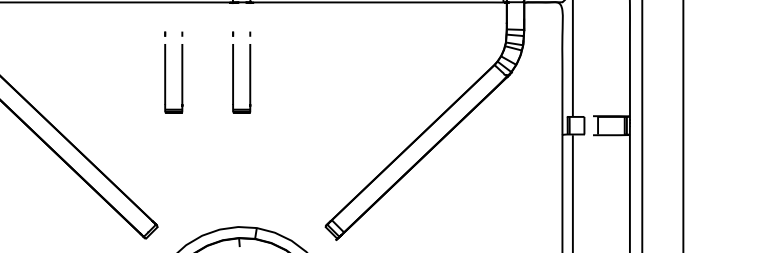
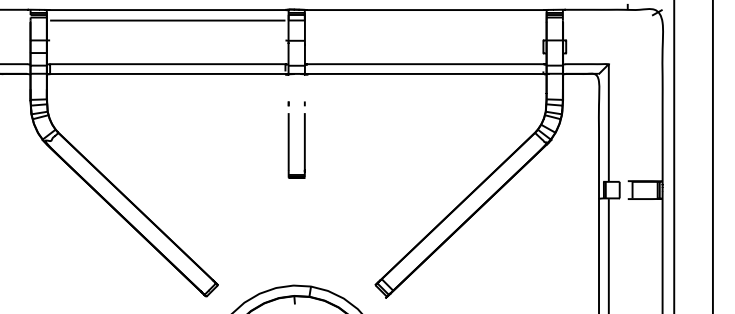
part: (166, 71) -> (225, 139), removed

